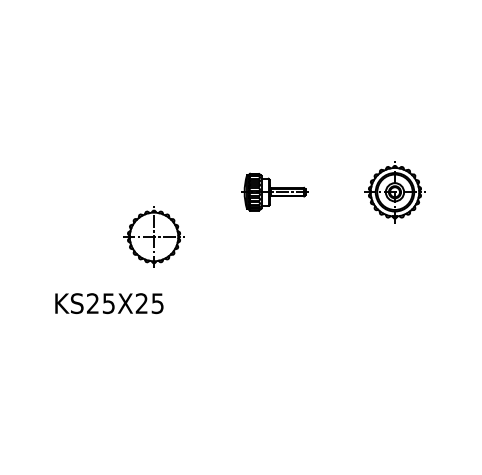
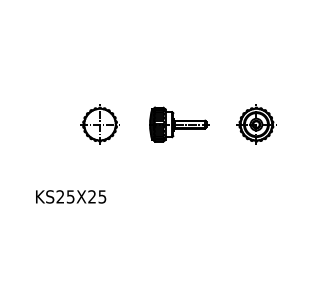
part: (276, 192) -> (179, 124), size x1.43
part: (153, 236) -> (99, 124), moved

